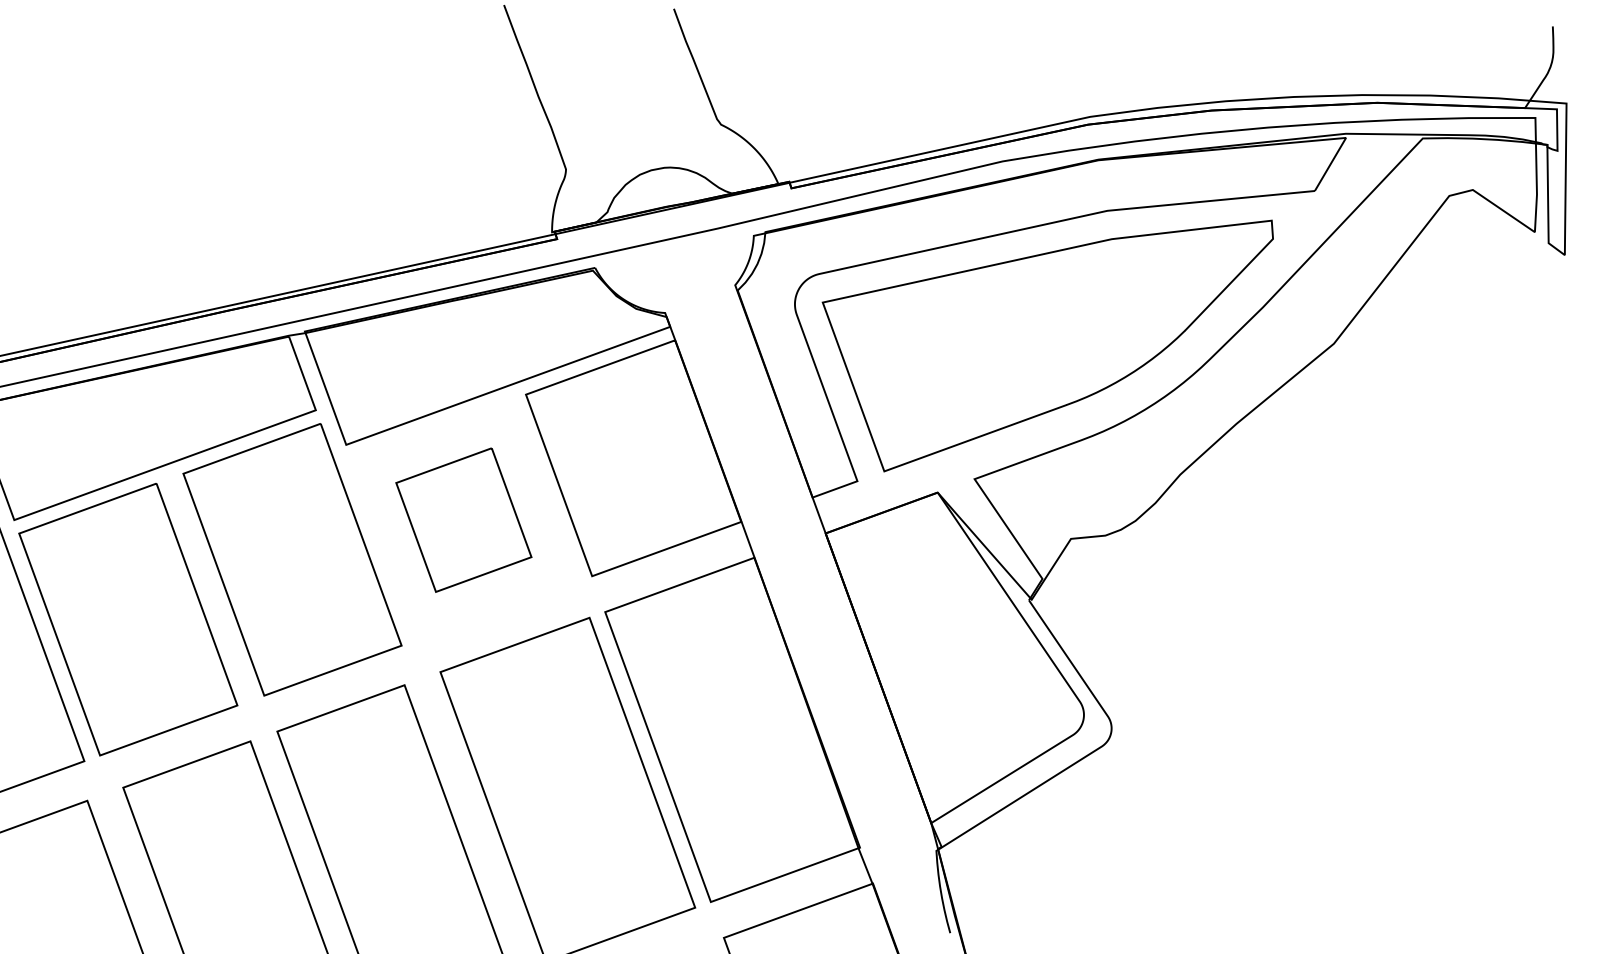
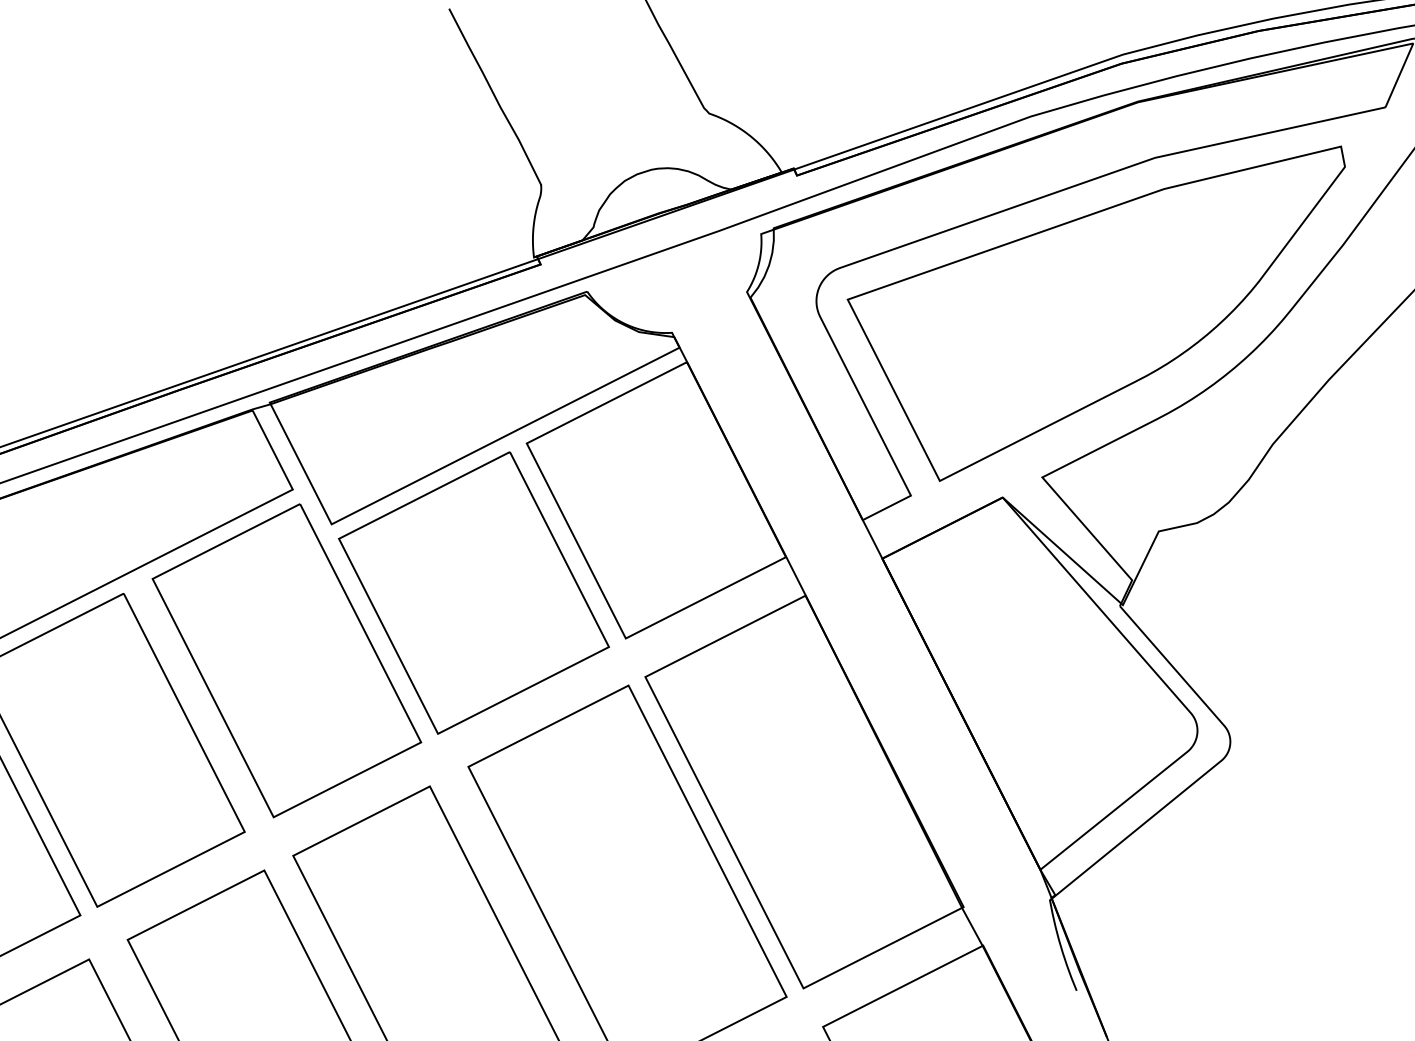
part: (463, 519) -> (473, 592), size x1.67

